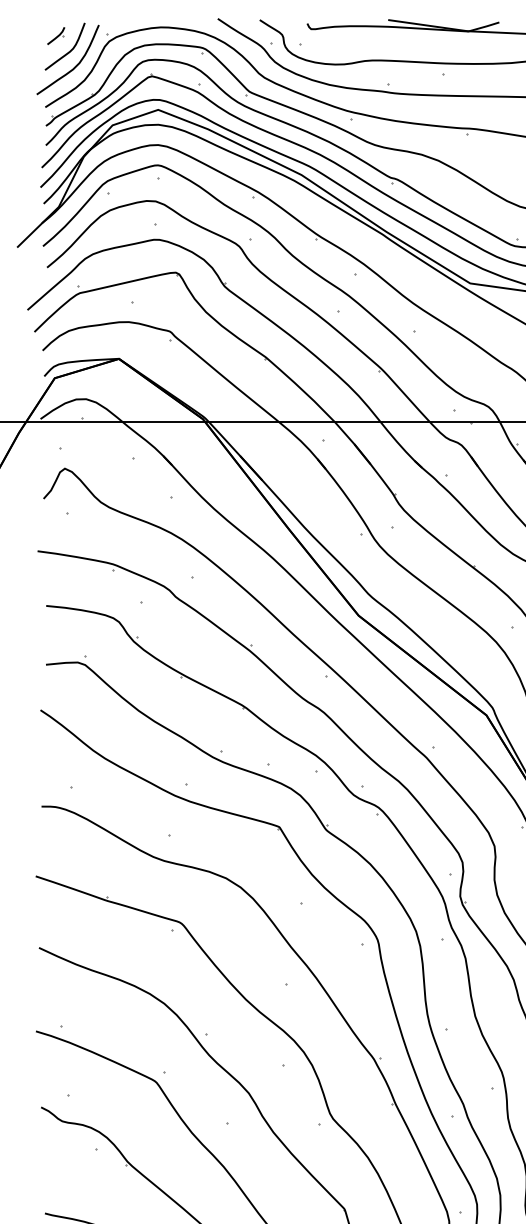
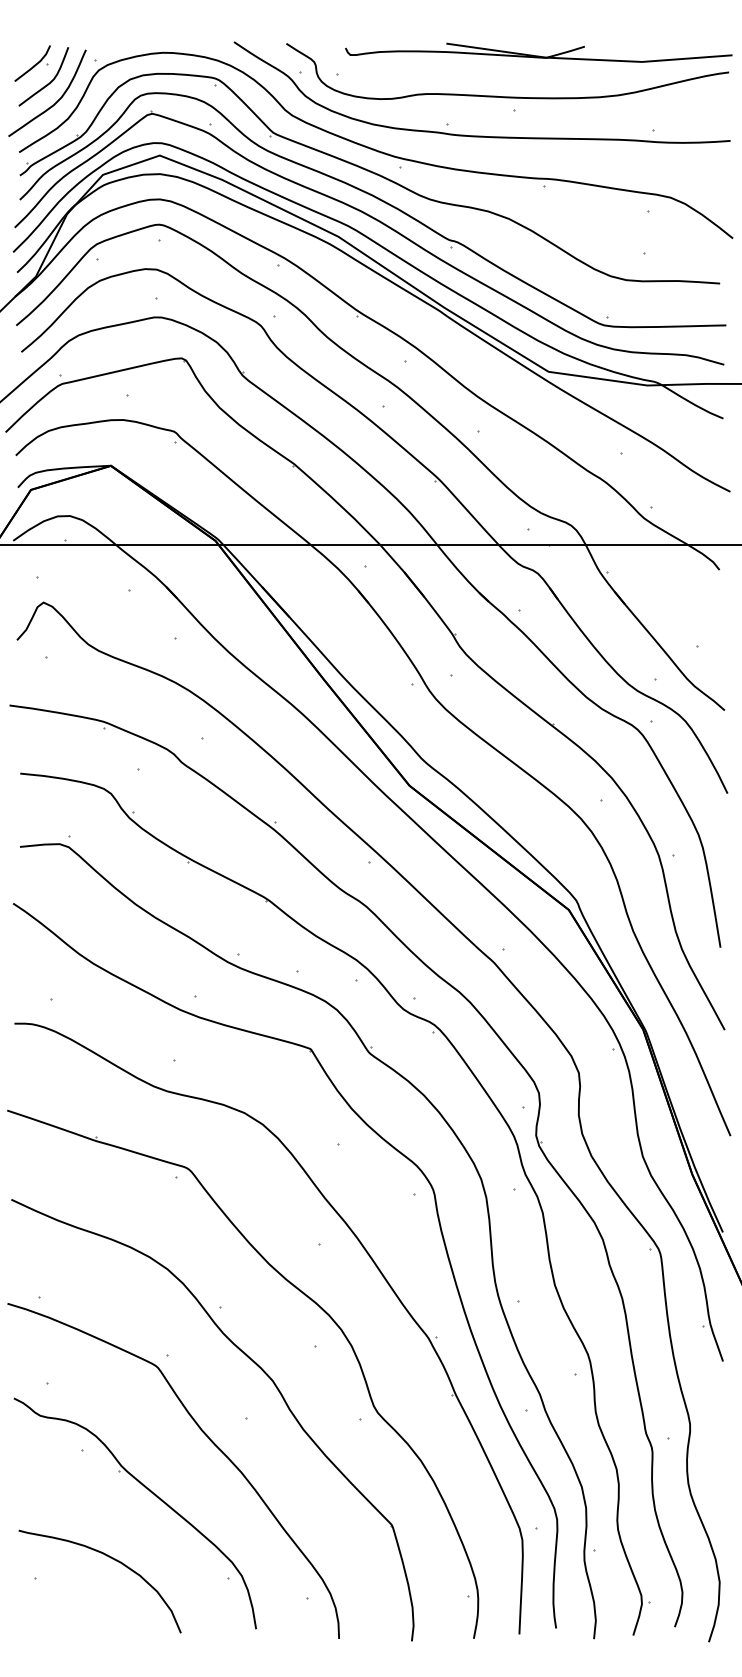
part: (56, 35) -> (32, 63), size x1.67

